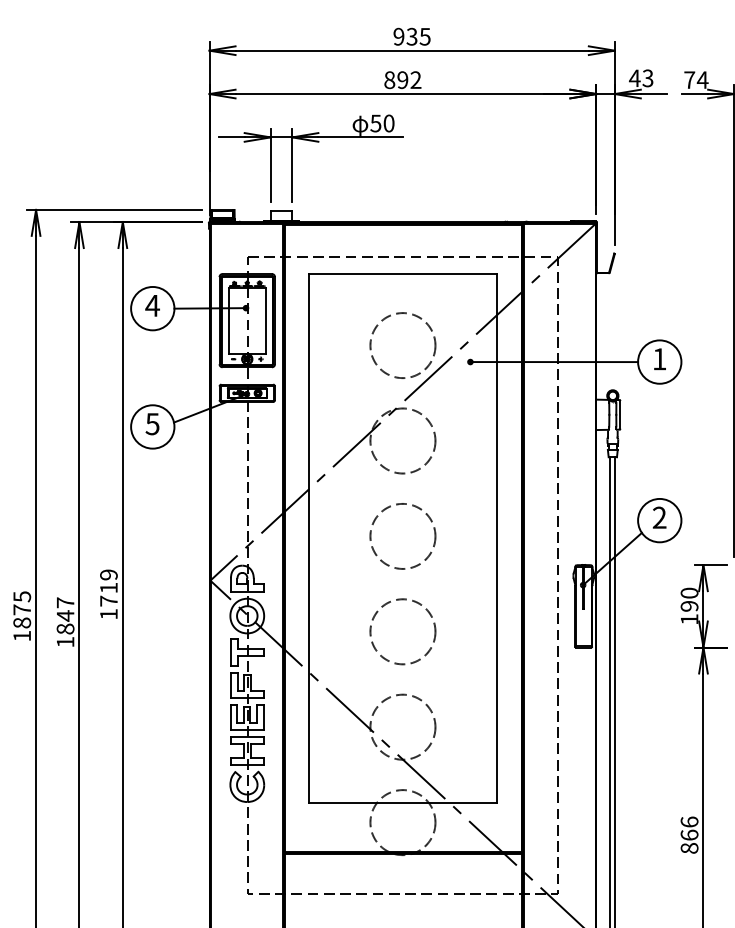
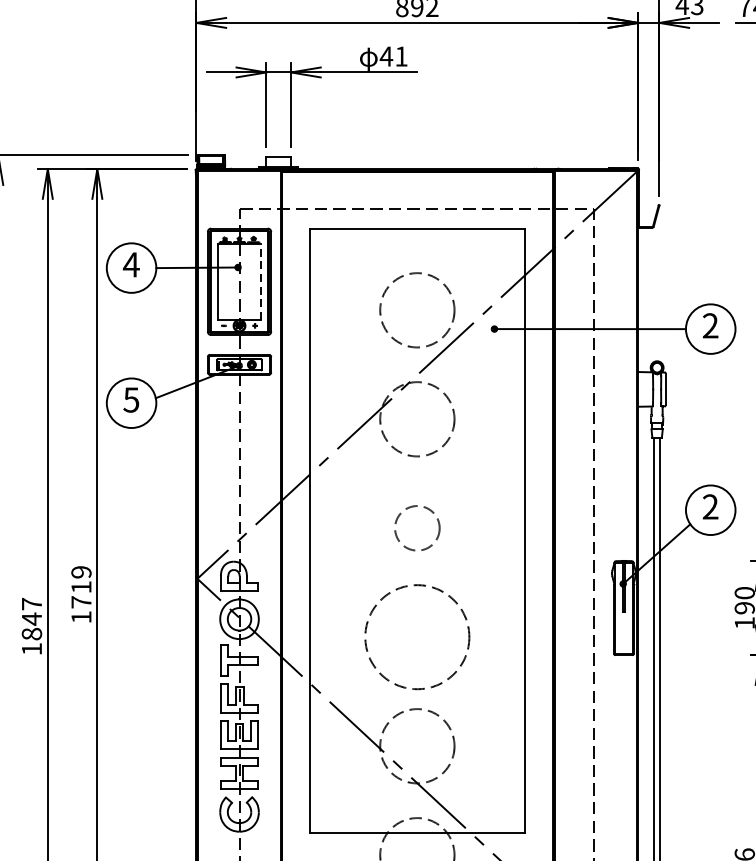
text: (382, 123) -> (394, 56), 50 -> 41
line: (265, 320) -> (260, 281), solid -> dashed
text: (659, 359) -> (710, 326), 1 -> 2
circle: (402, 536) -> (416, 528), size x0.6
circle: (402, 631) -> (416, 636), size x1.4

